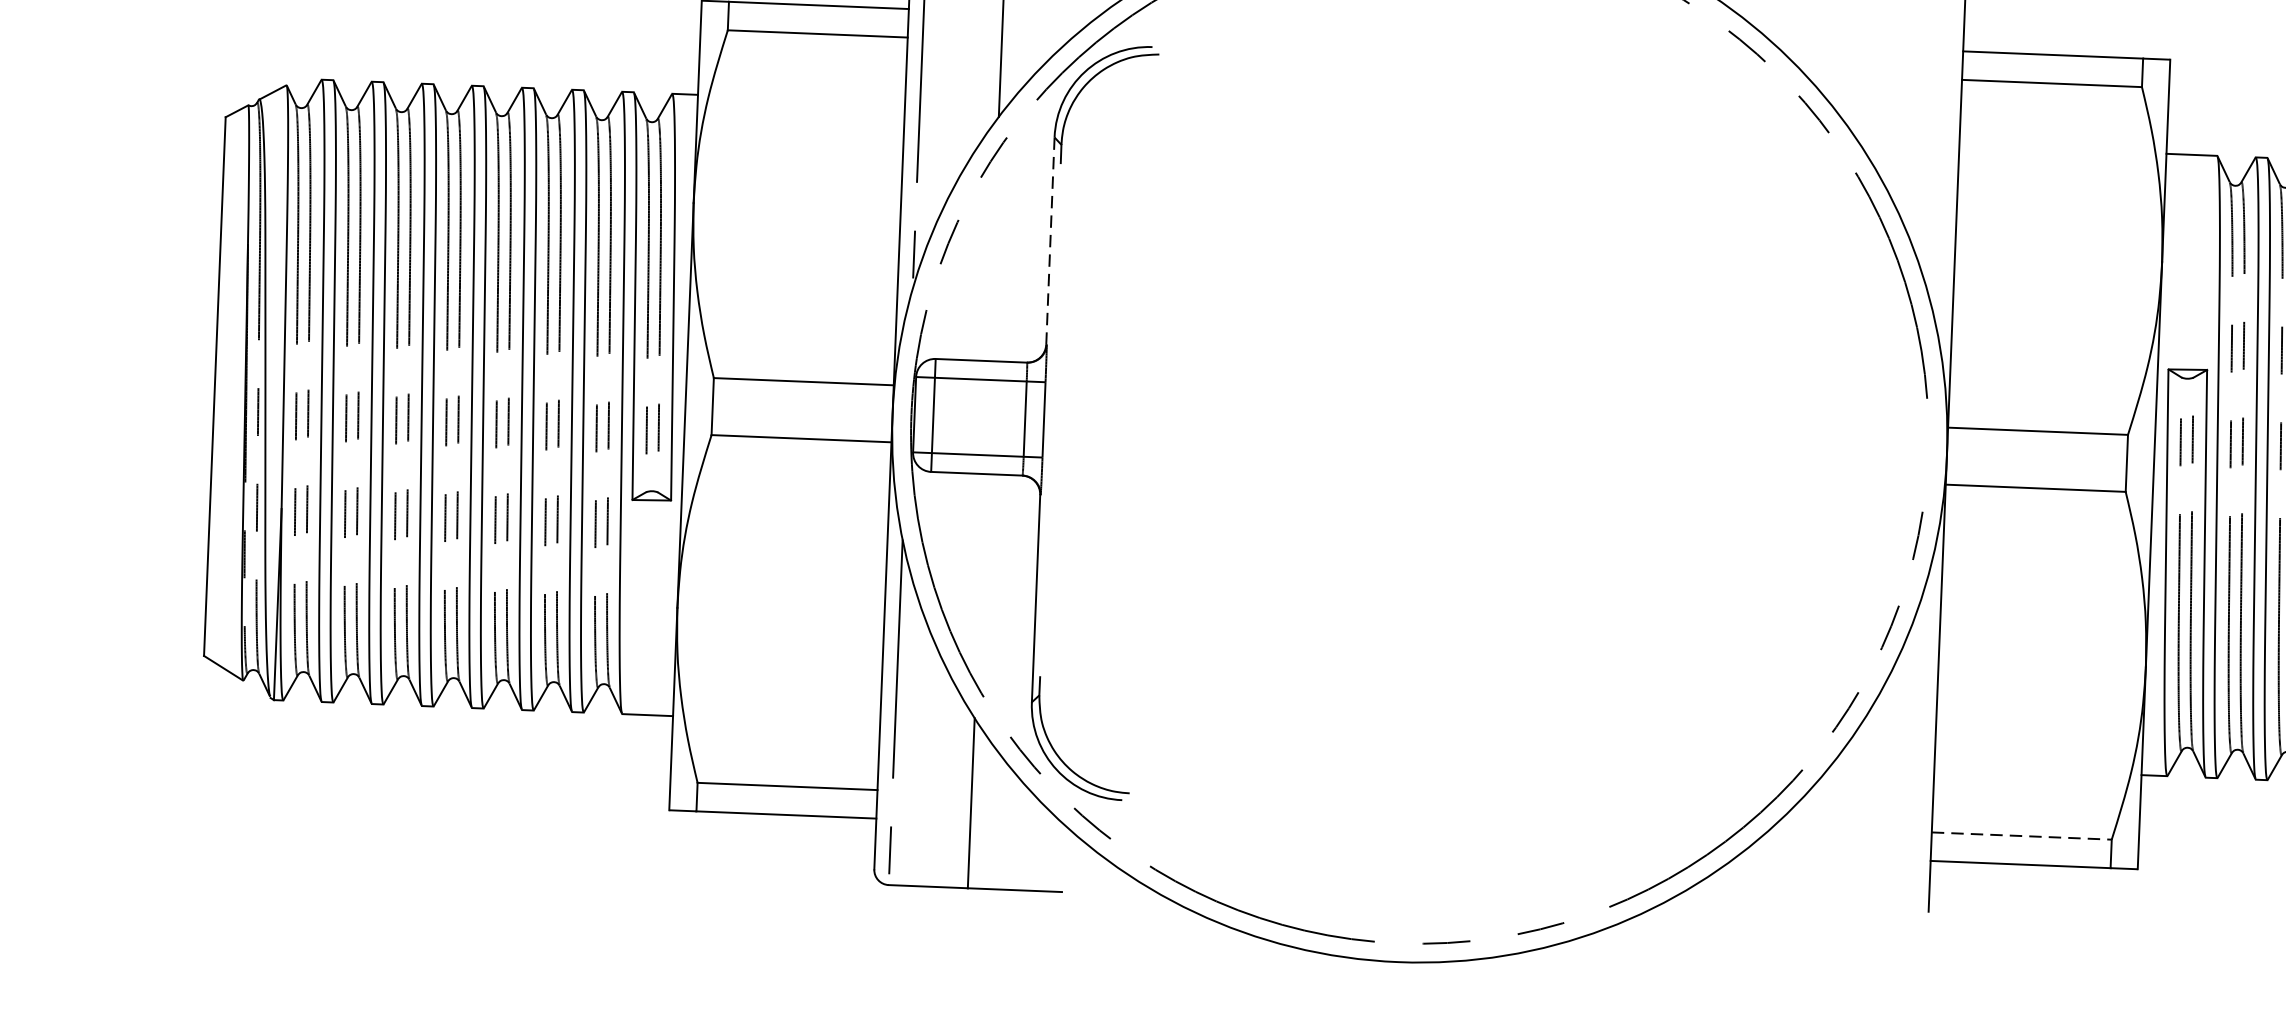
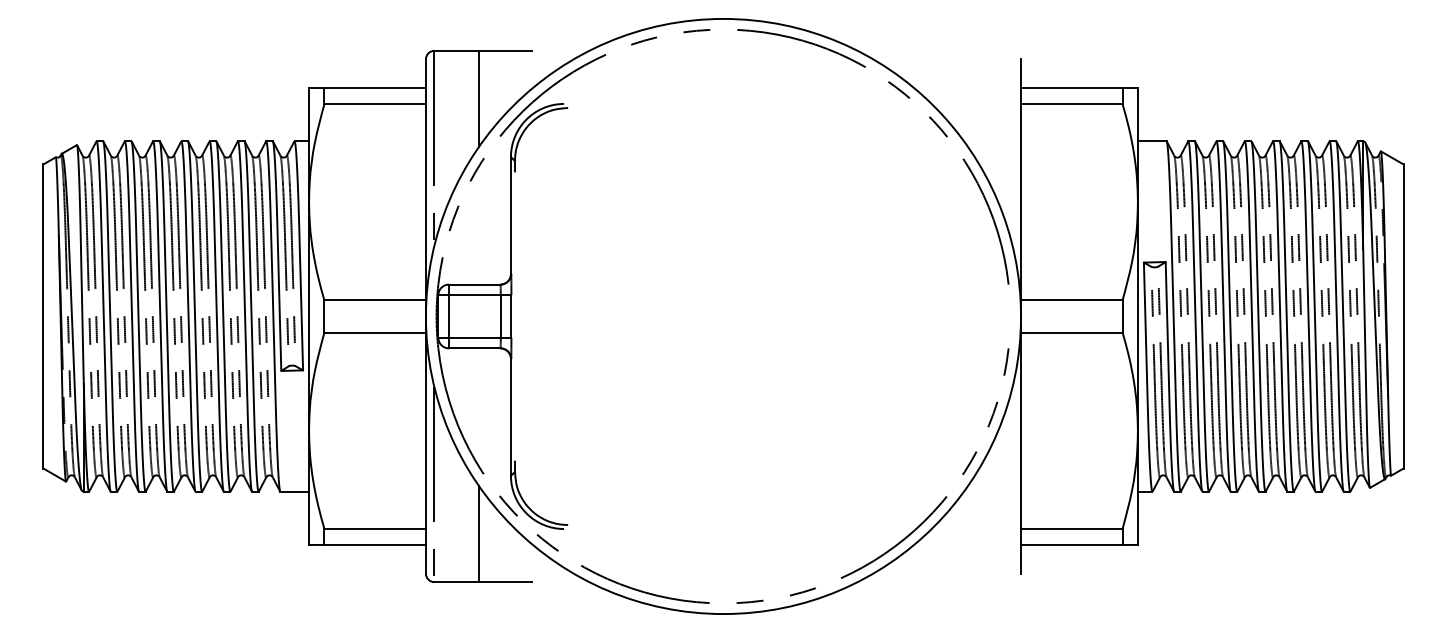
line: (1049, 242) -> (510, 216), dashed -> solid
line: (2021, 835) -> (1071, 528), dashed -> solid

